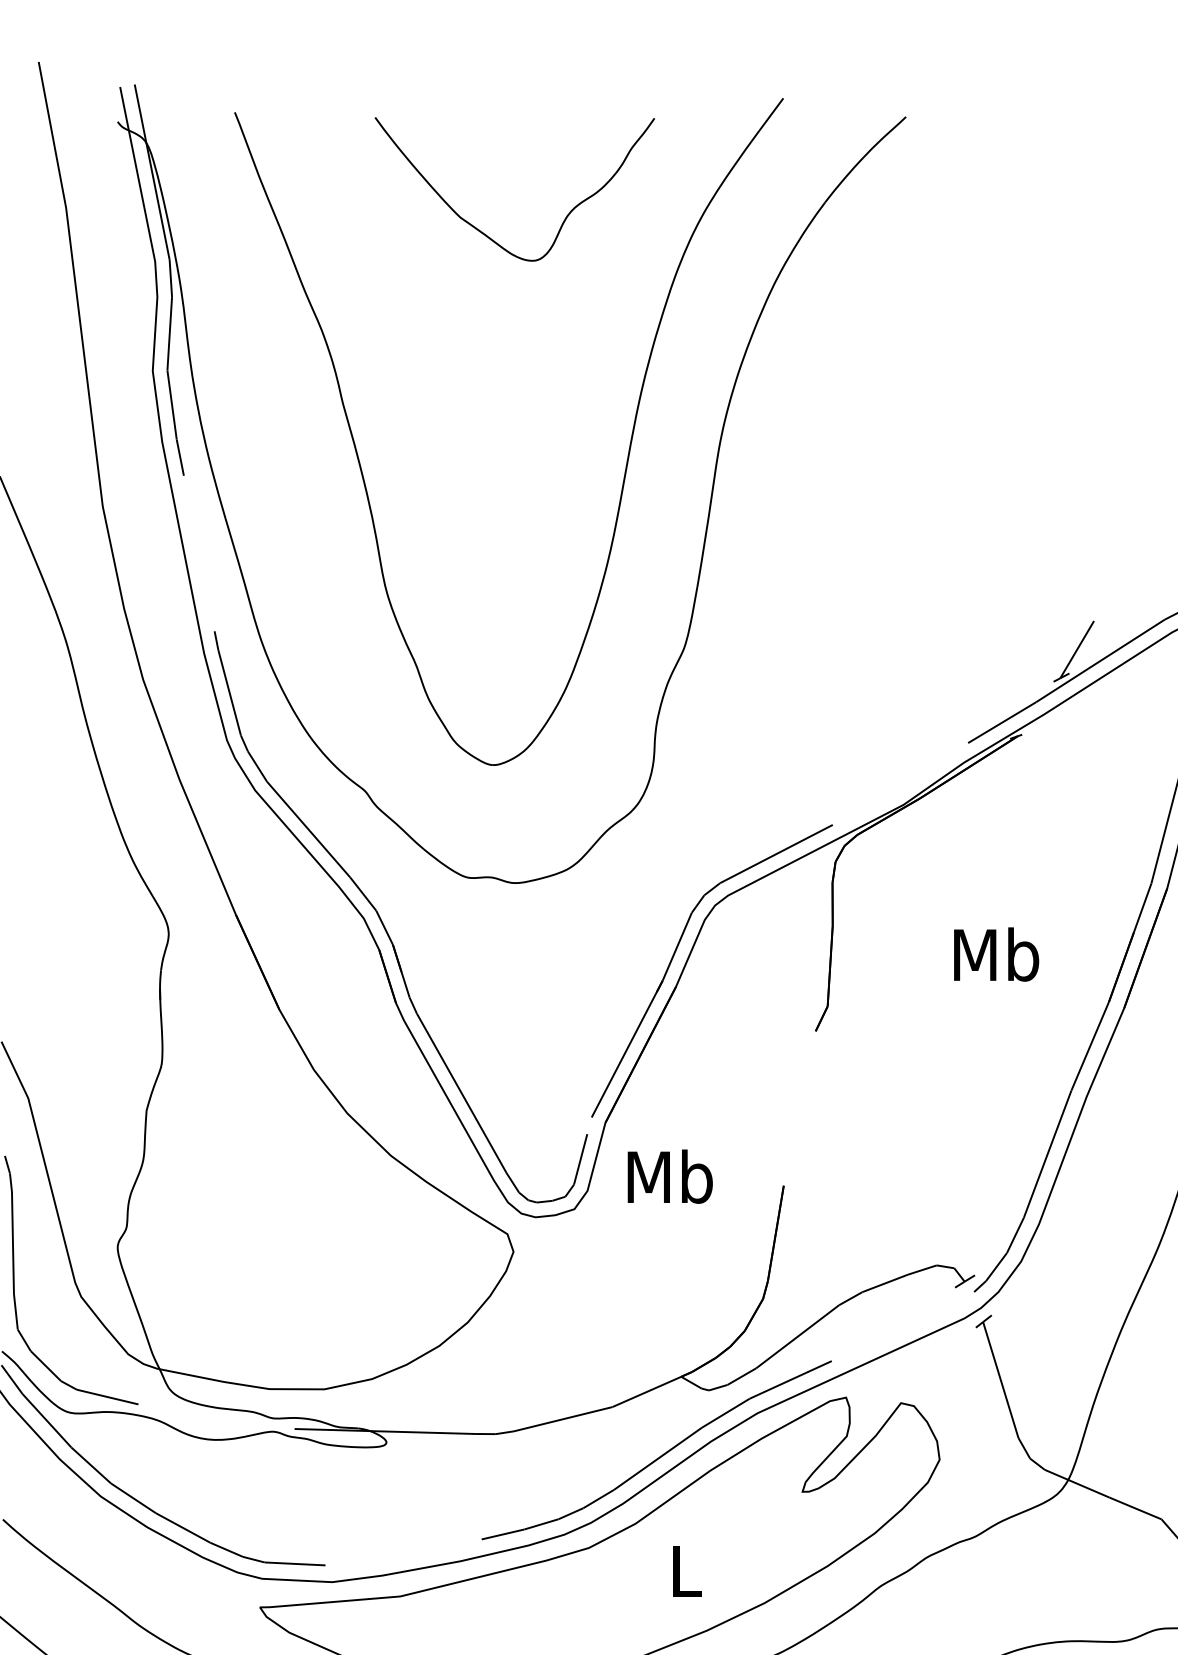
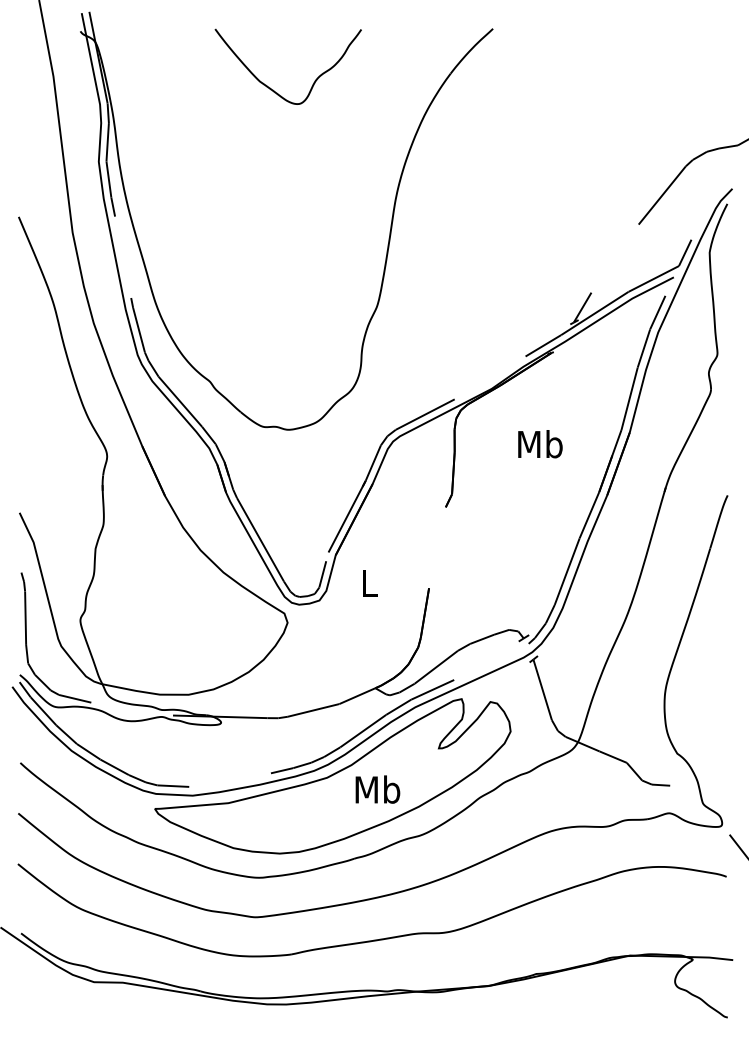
part: (626, 456) -> (346, 206), removed
text: (996, 955) -> (540, 444), moved
text: (669, 1176) -> (369, 583), Mb -> L
text: (685, 1570) -> (377, 789), L -> Mb

